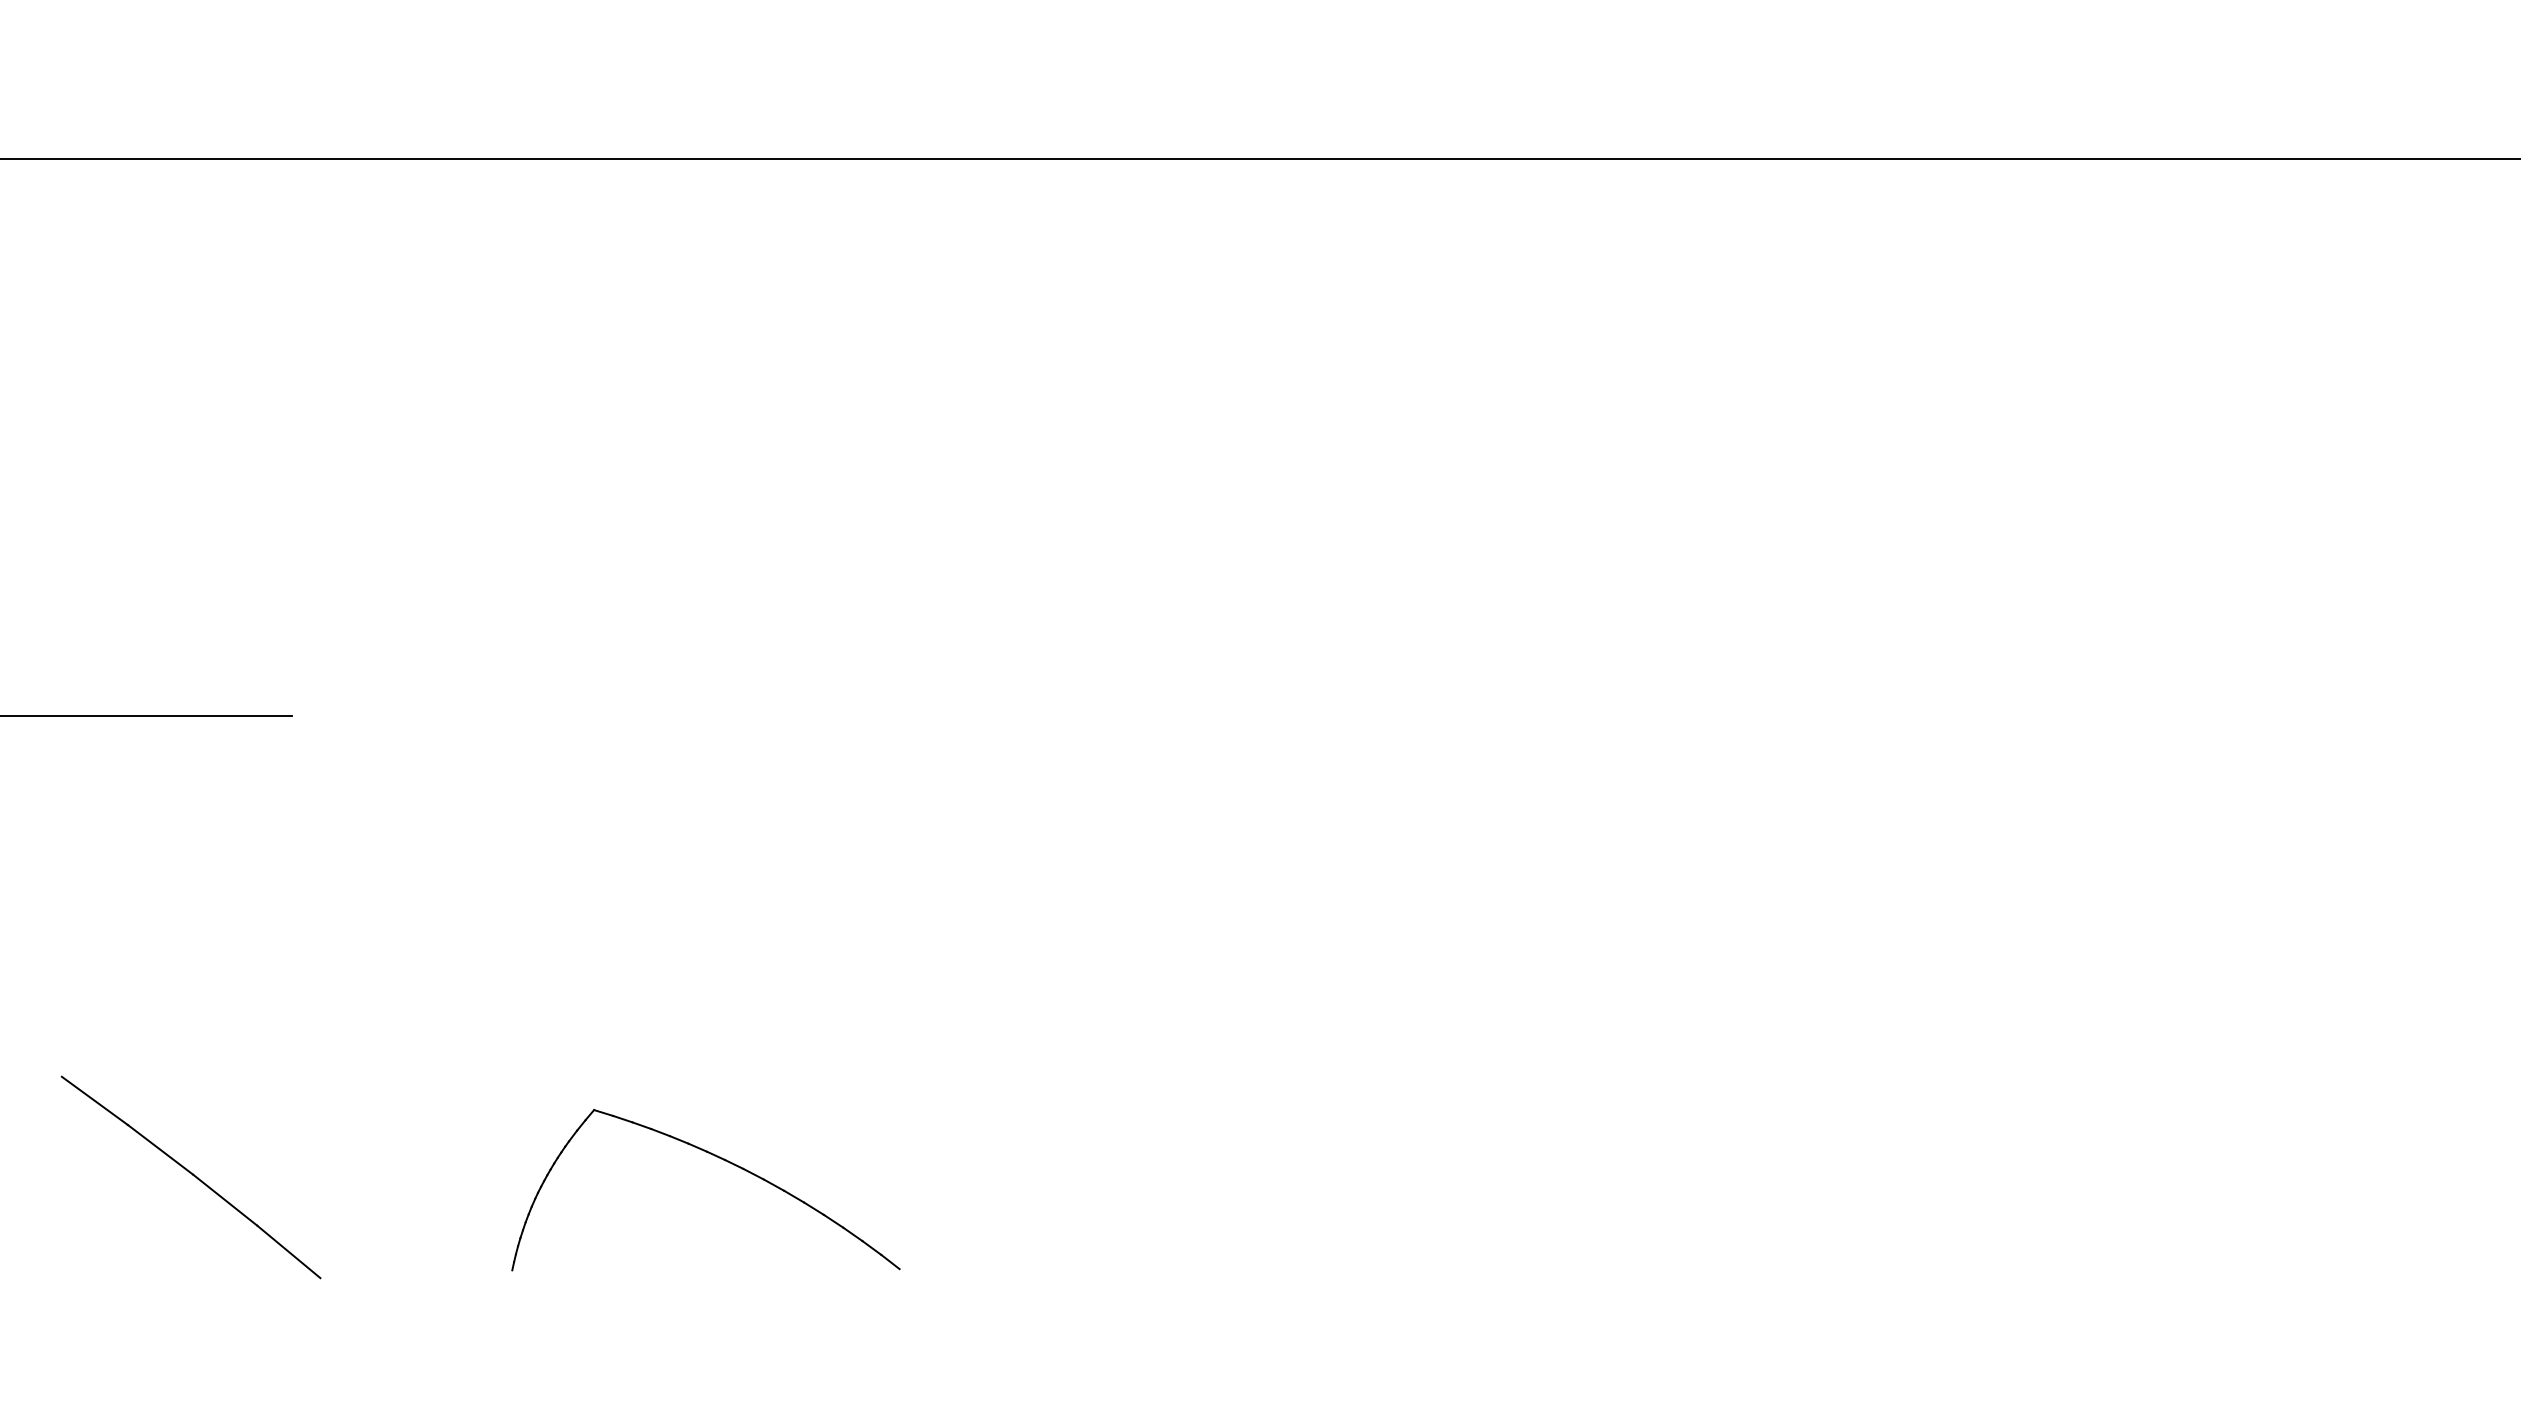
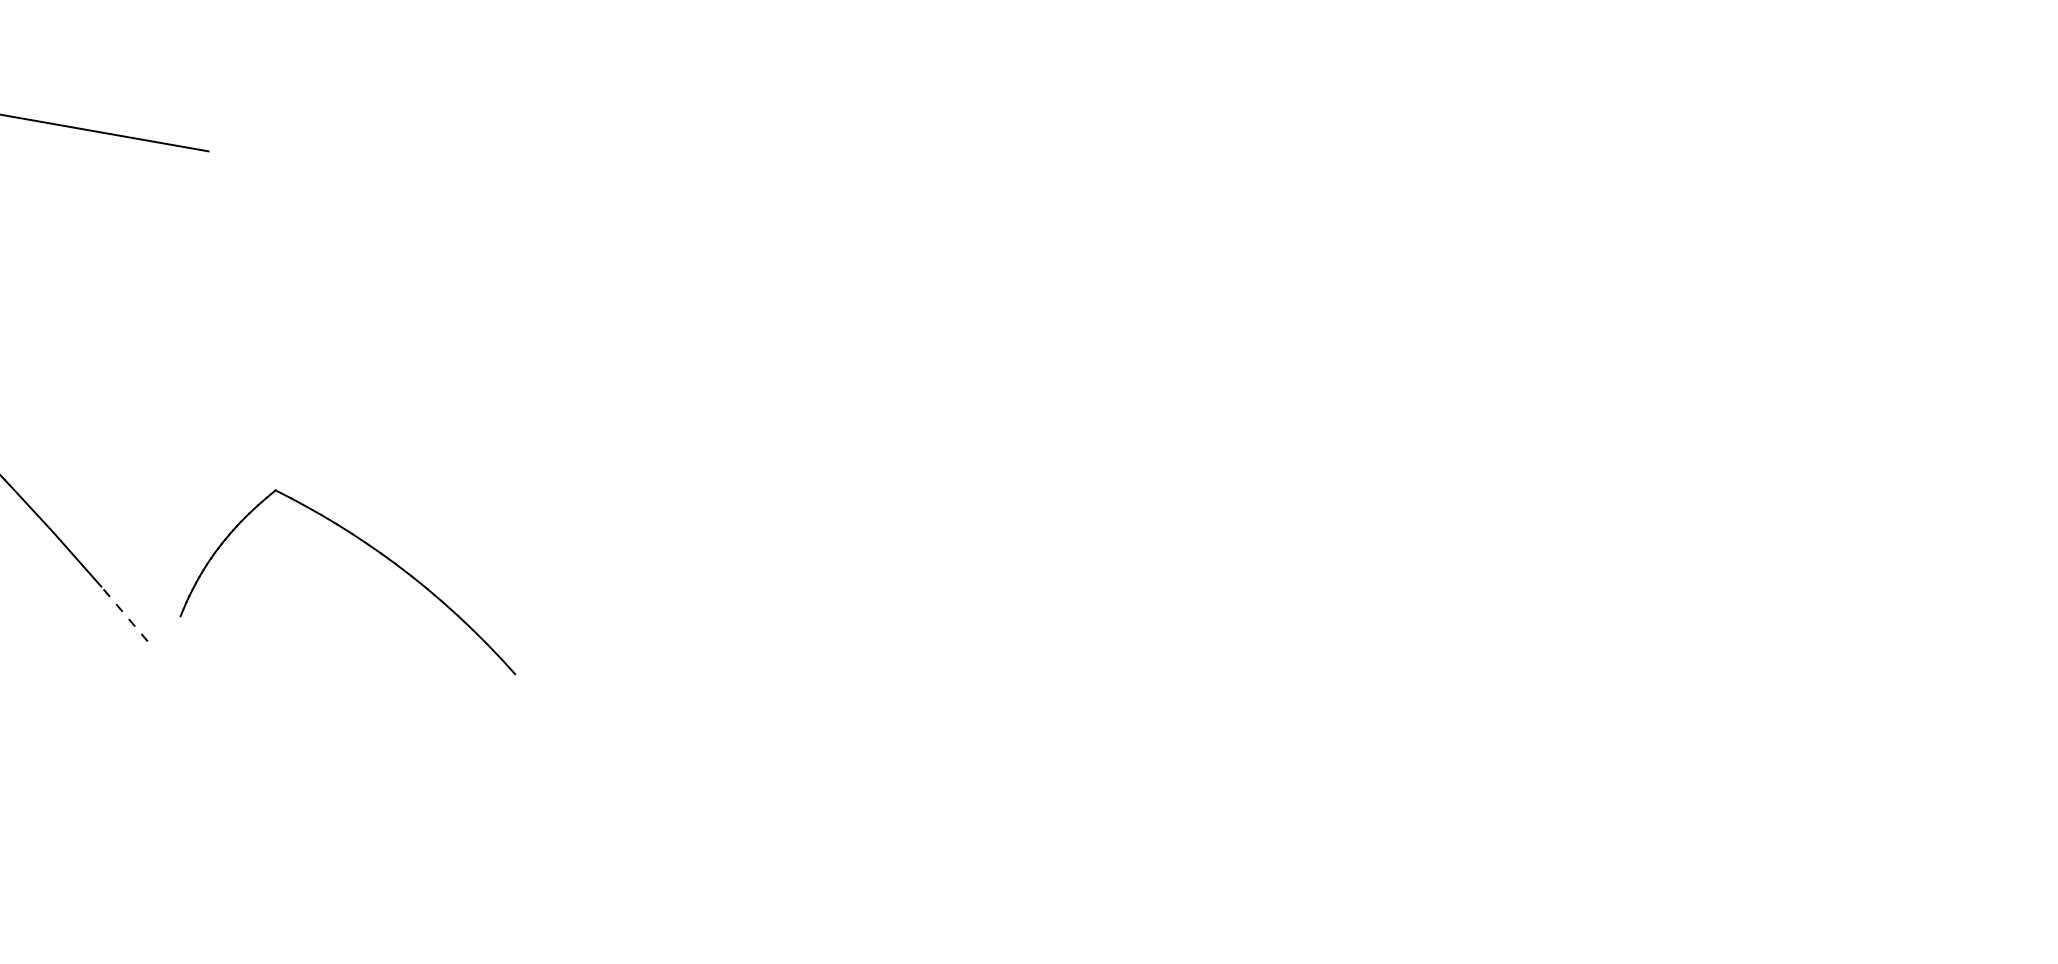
part: (716, 1157) -> (374, 549), moved
line: (288, 1251) -> (124, 613), solid -> dashed

